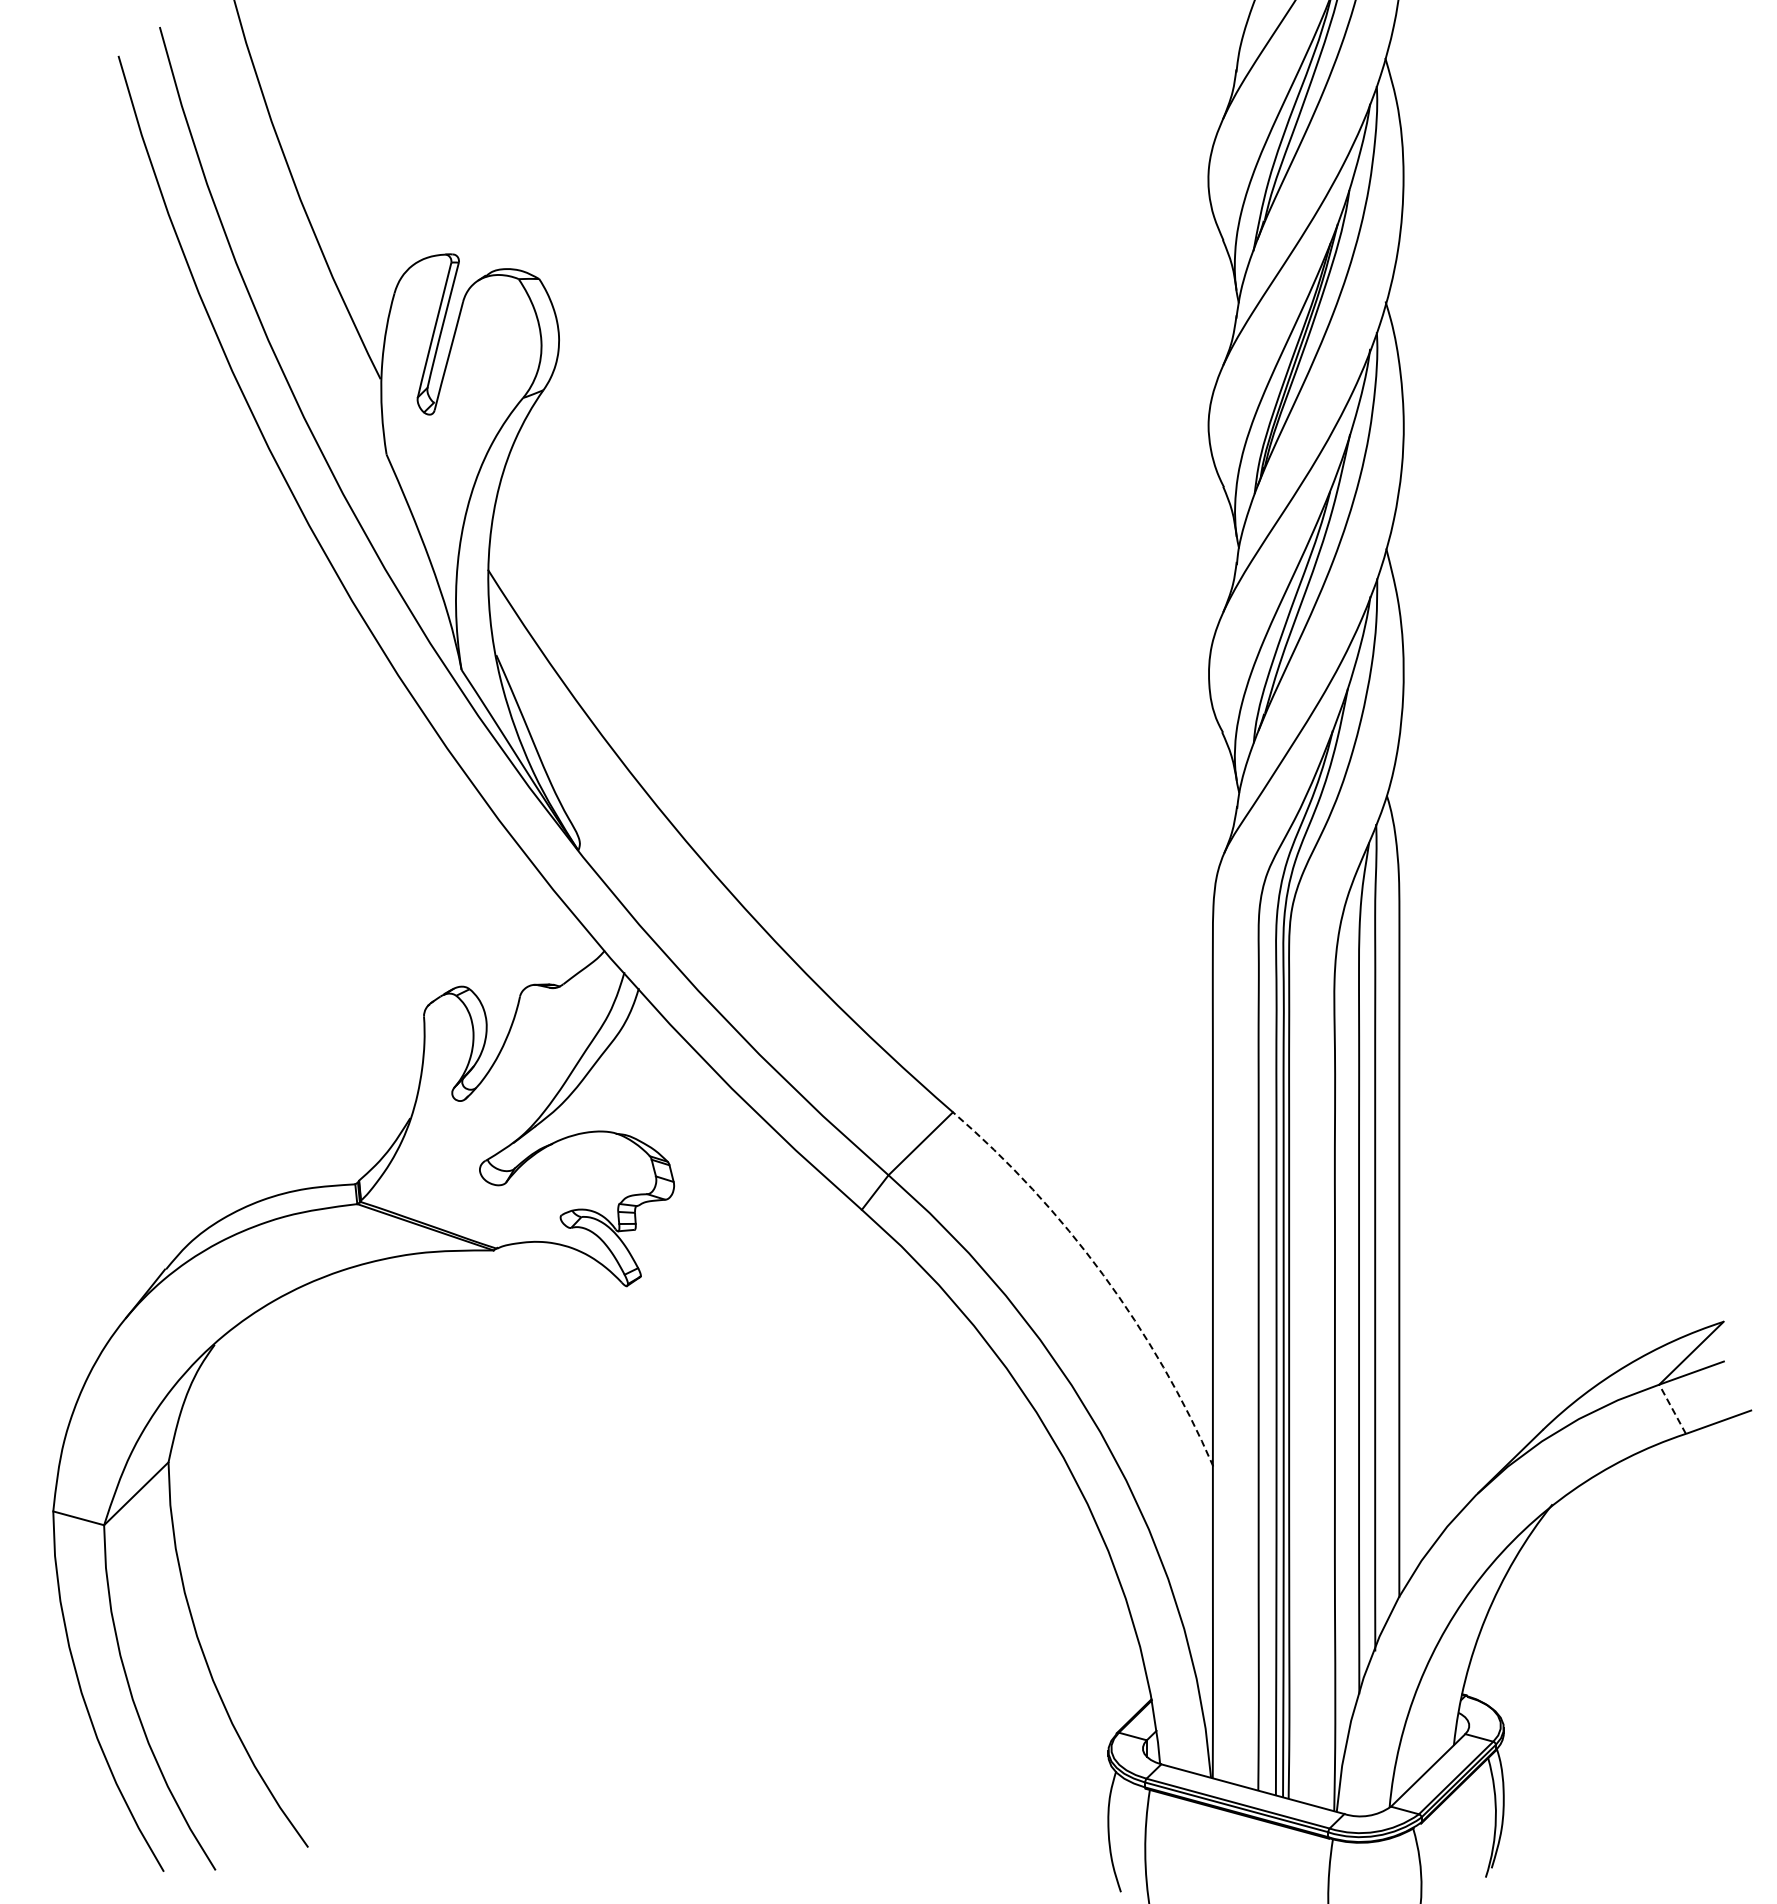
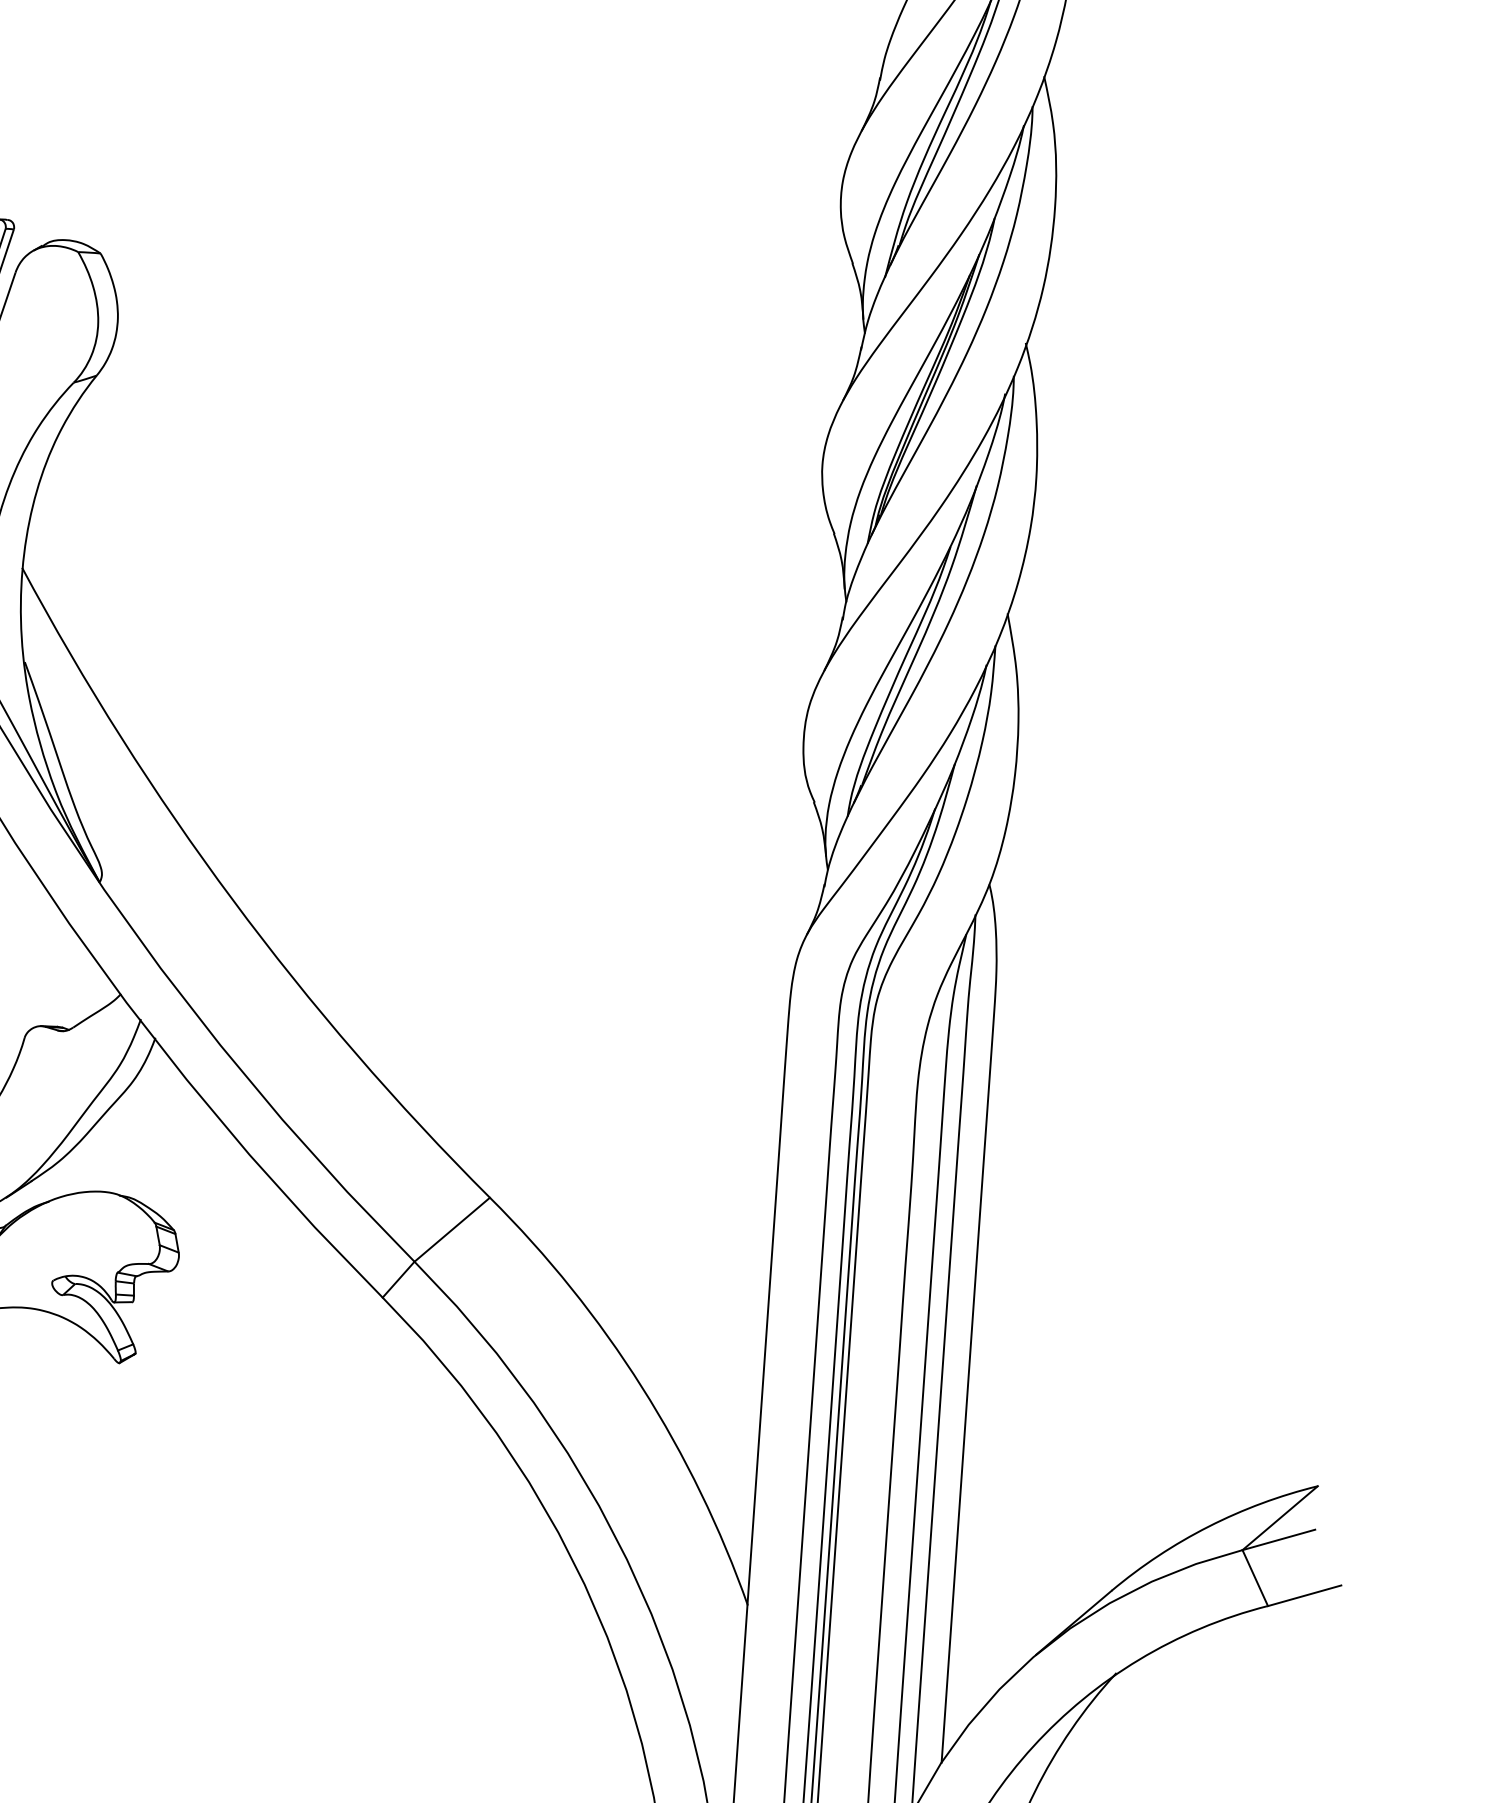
arc: (1103, 1274) -> (642, 1386), dashed -> solid
line: (1672, 1409) -> (1255, 1578), dashed -> solid

